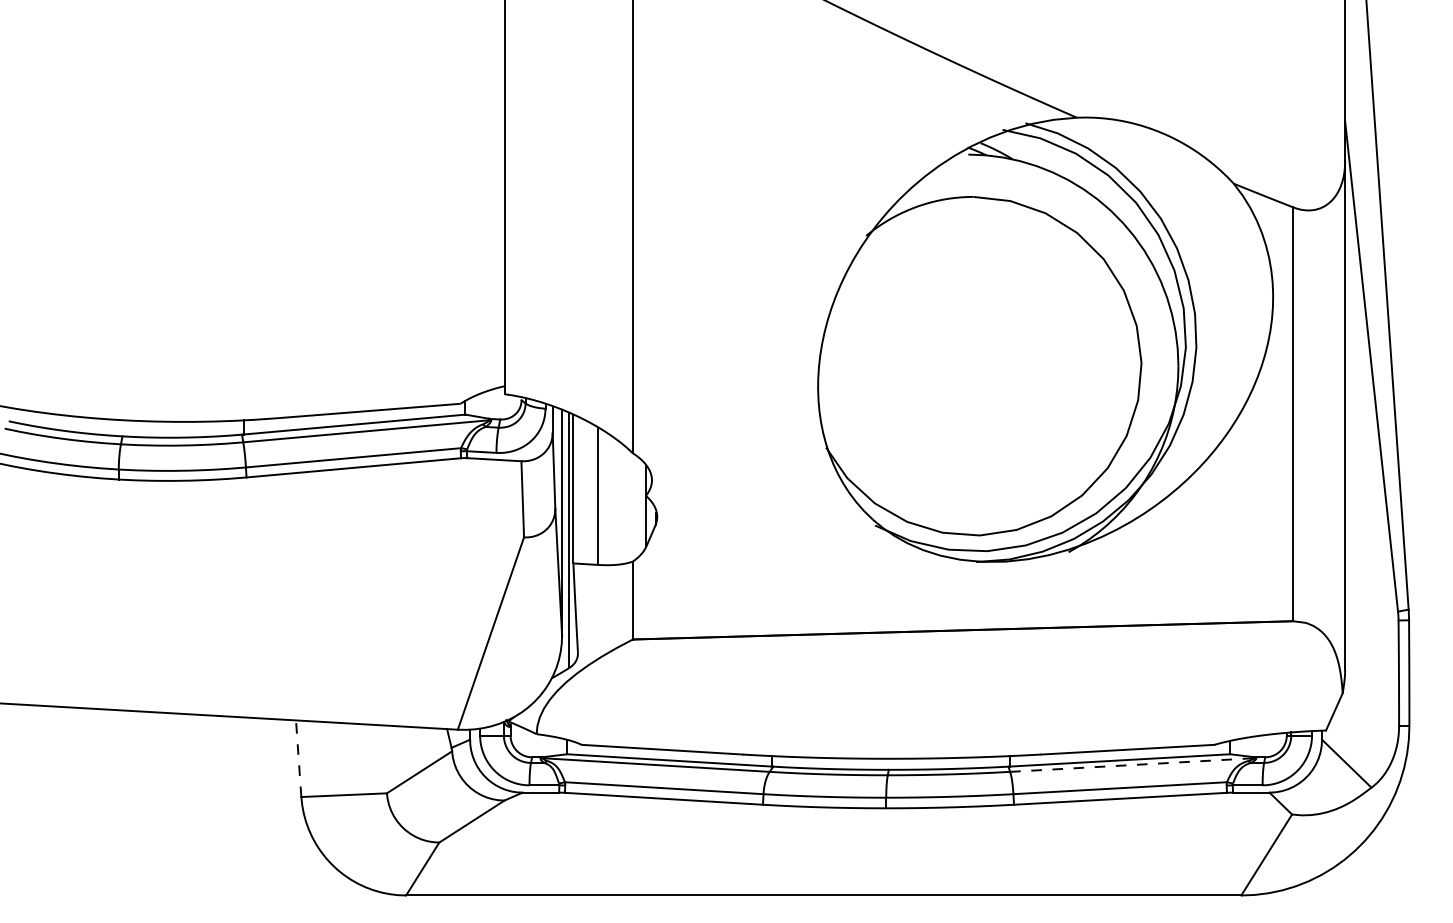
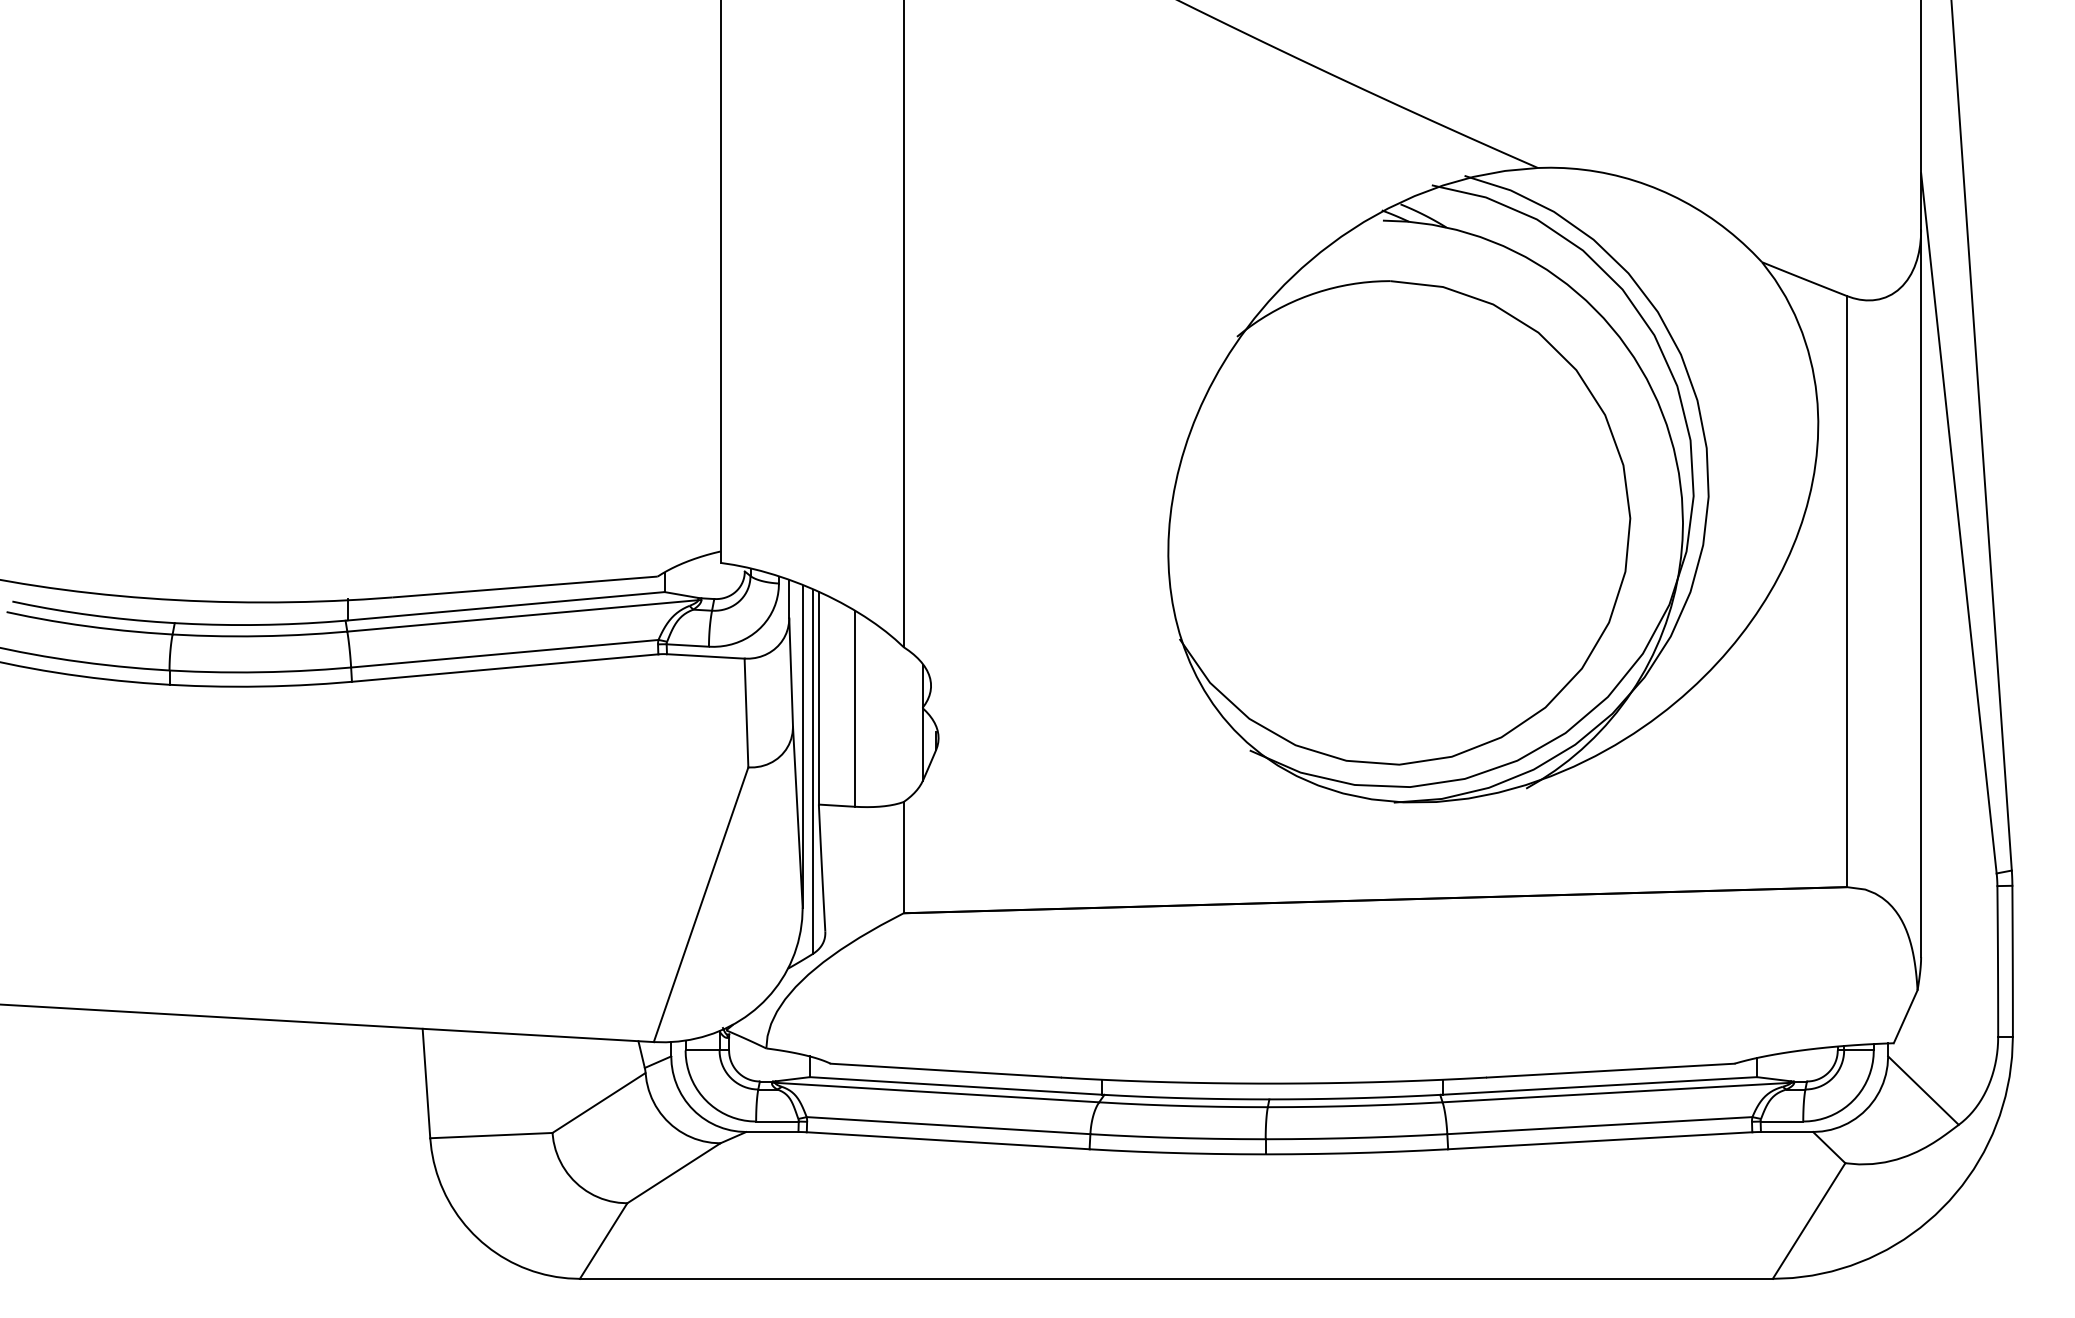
line: (298, 758) -> (426, 1083), dashed -> solid
line: (1132, 765) -> (1617, 1093), dashed -> solid

